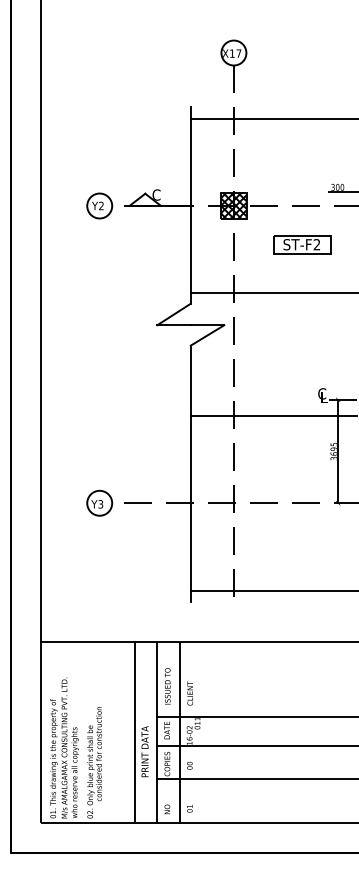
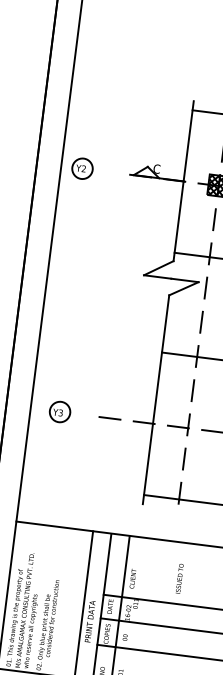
part: (99, 205) -> (82, 168), moved
part: (99, 502) -> (59, 411), moved
text: (167, 686) -> (179, 578), moved

